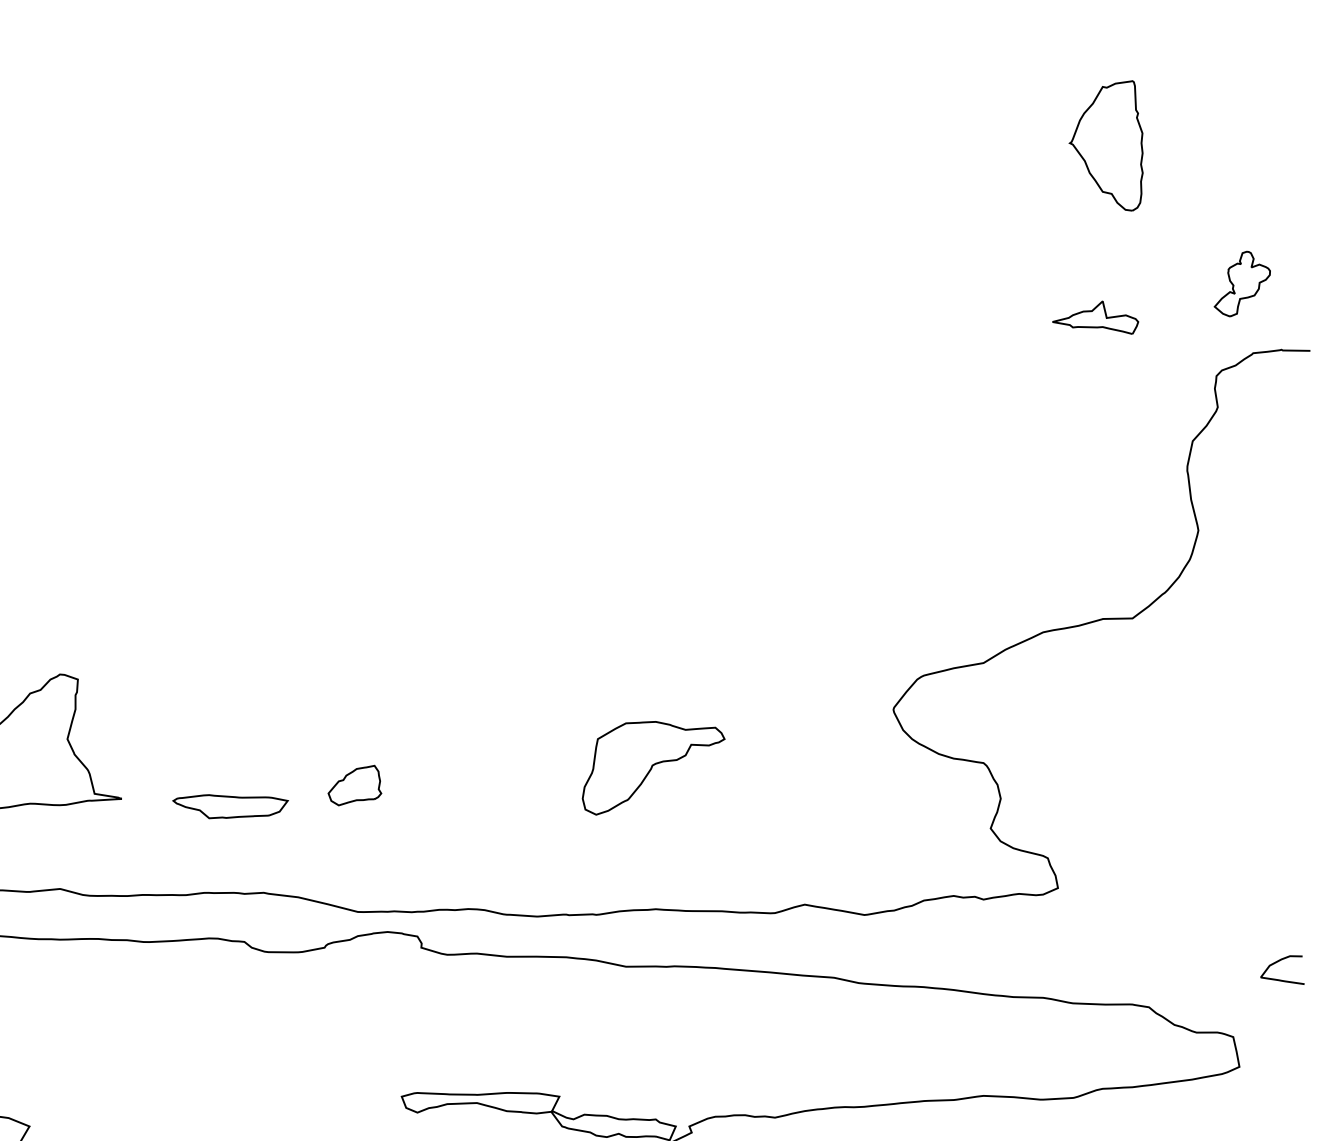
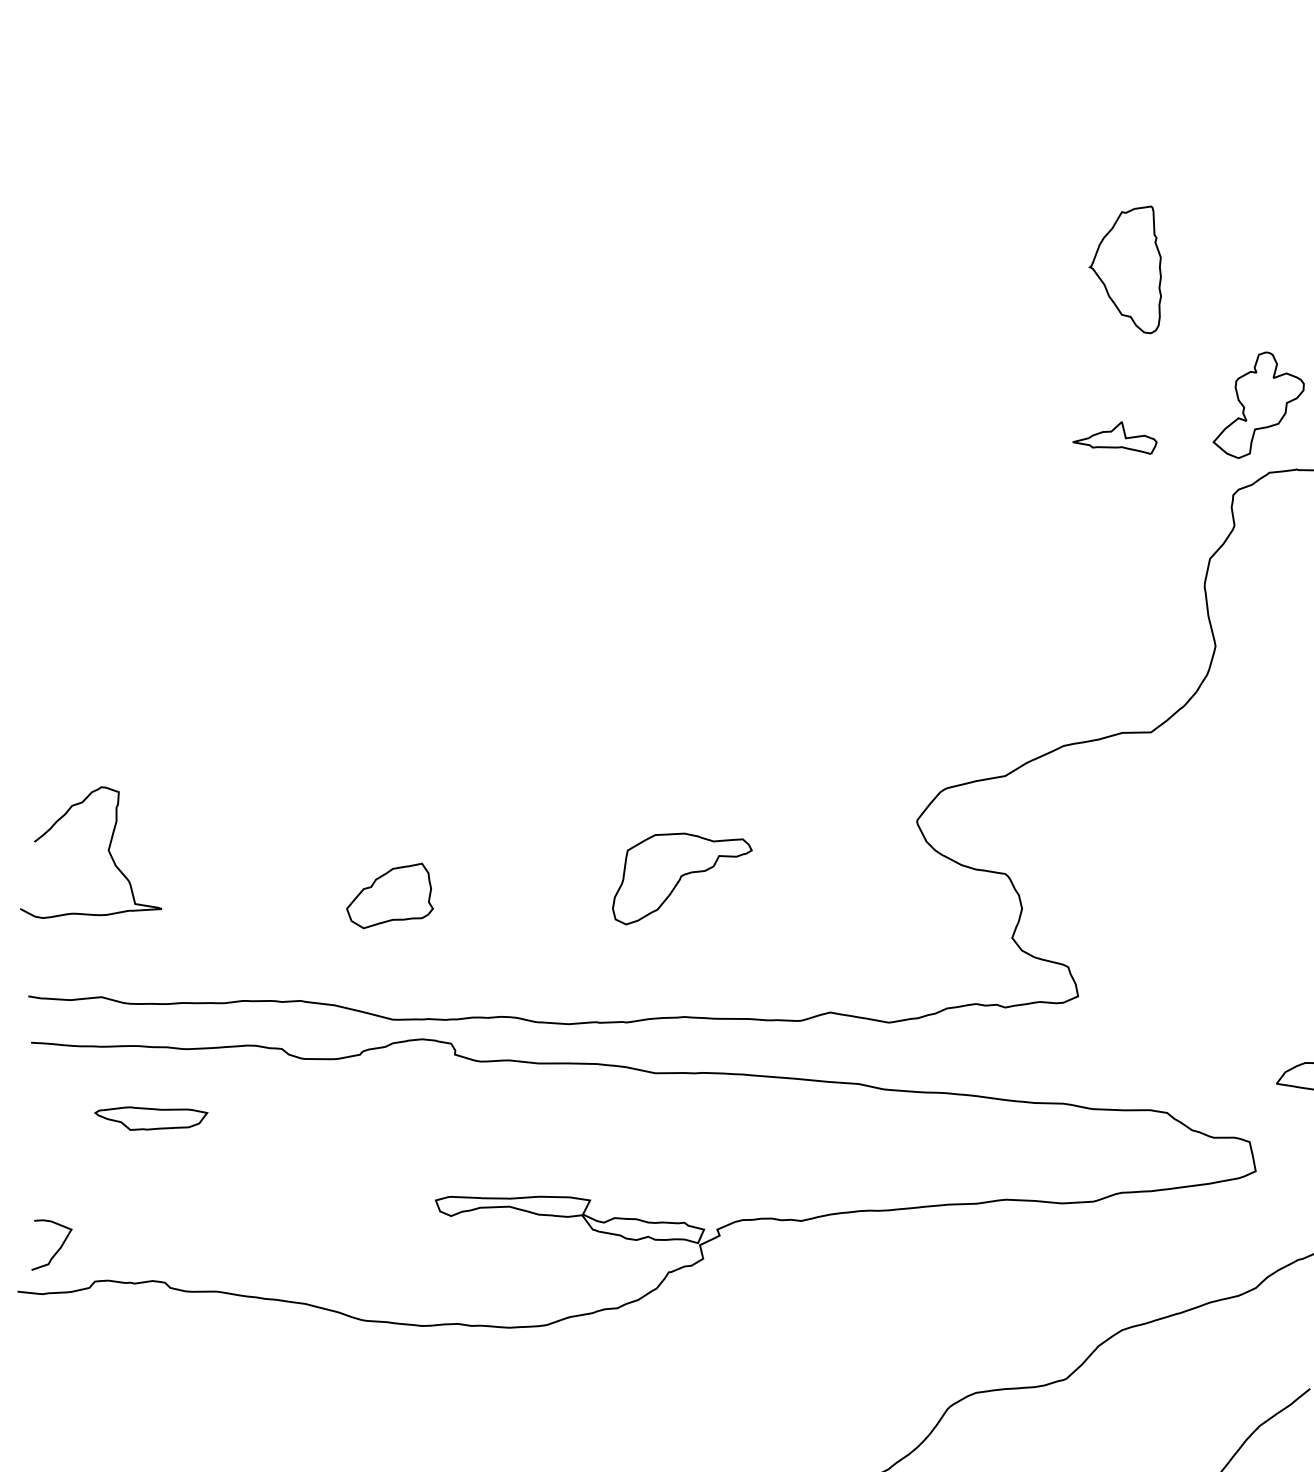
part: (1242, 283) -> (1258, 404), size x1.67
part: (354, 785) -> (389, 895), size x1.67
part: (230, 806) -> (151, 1118), moved

